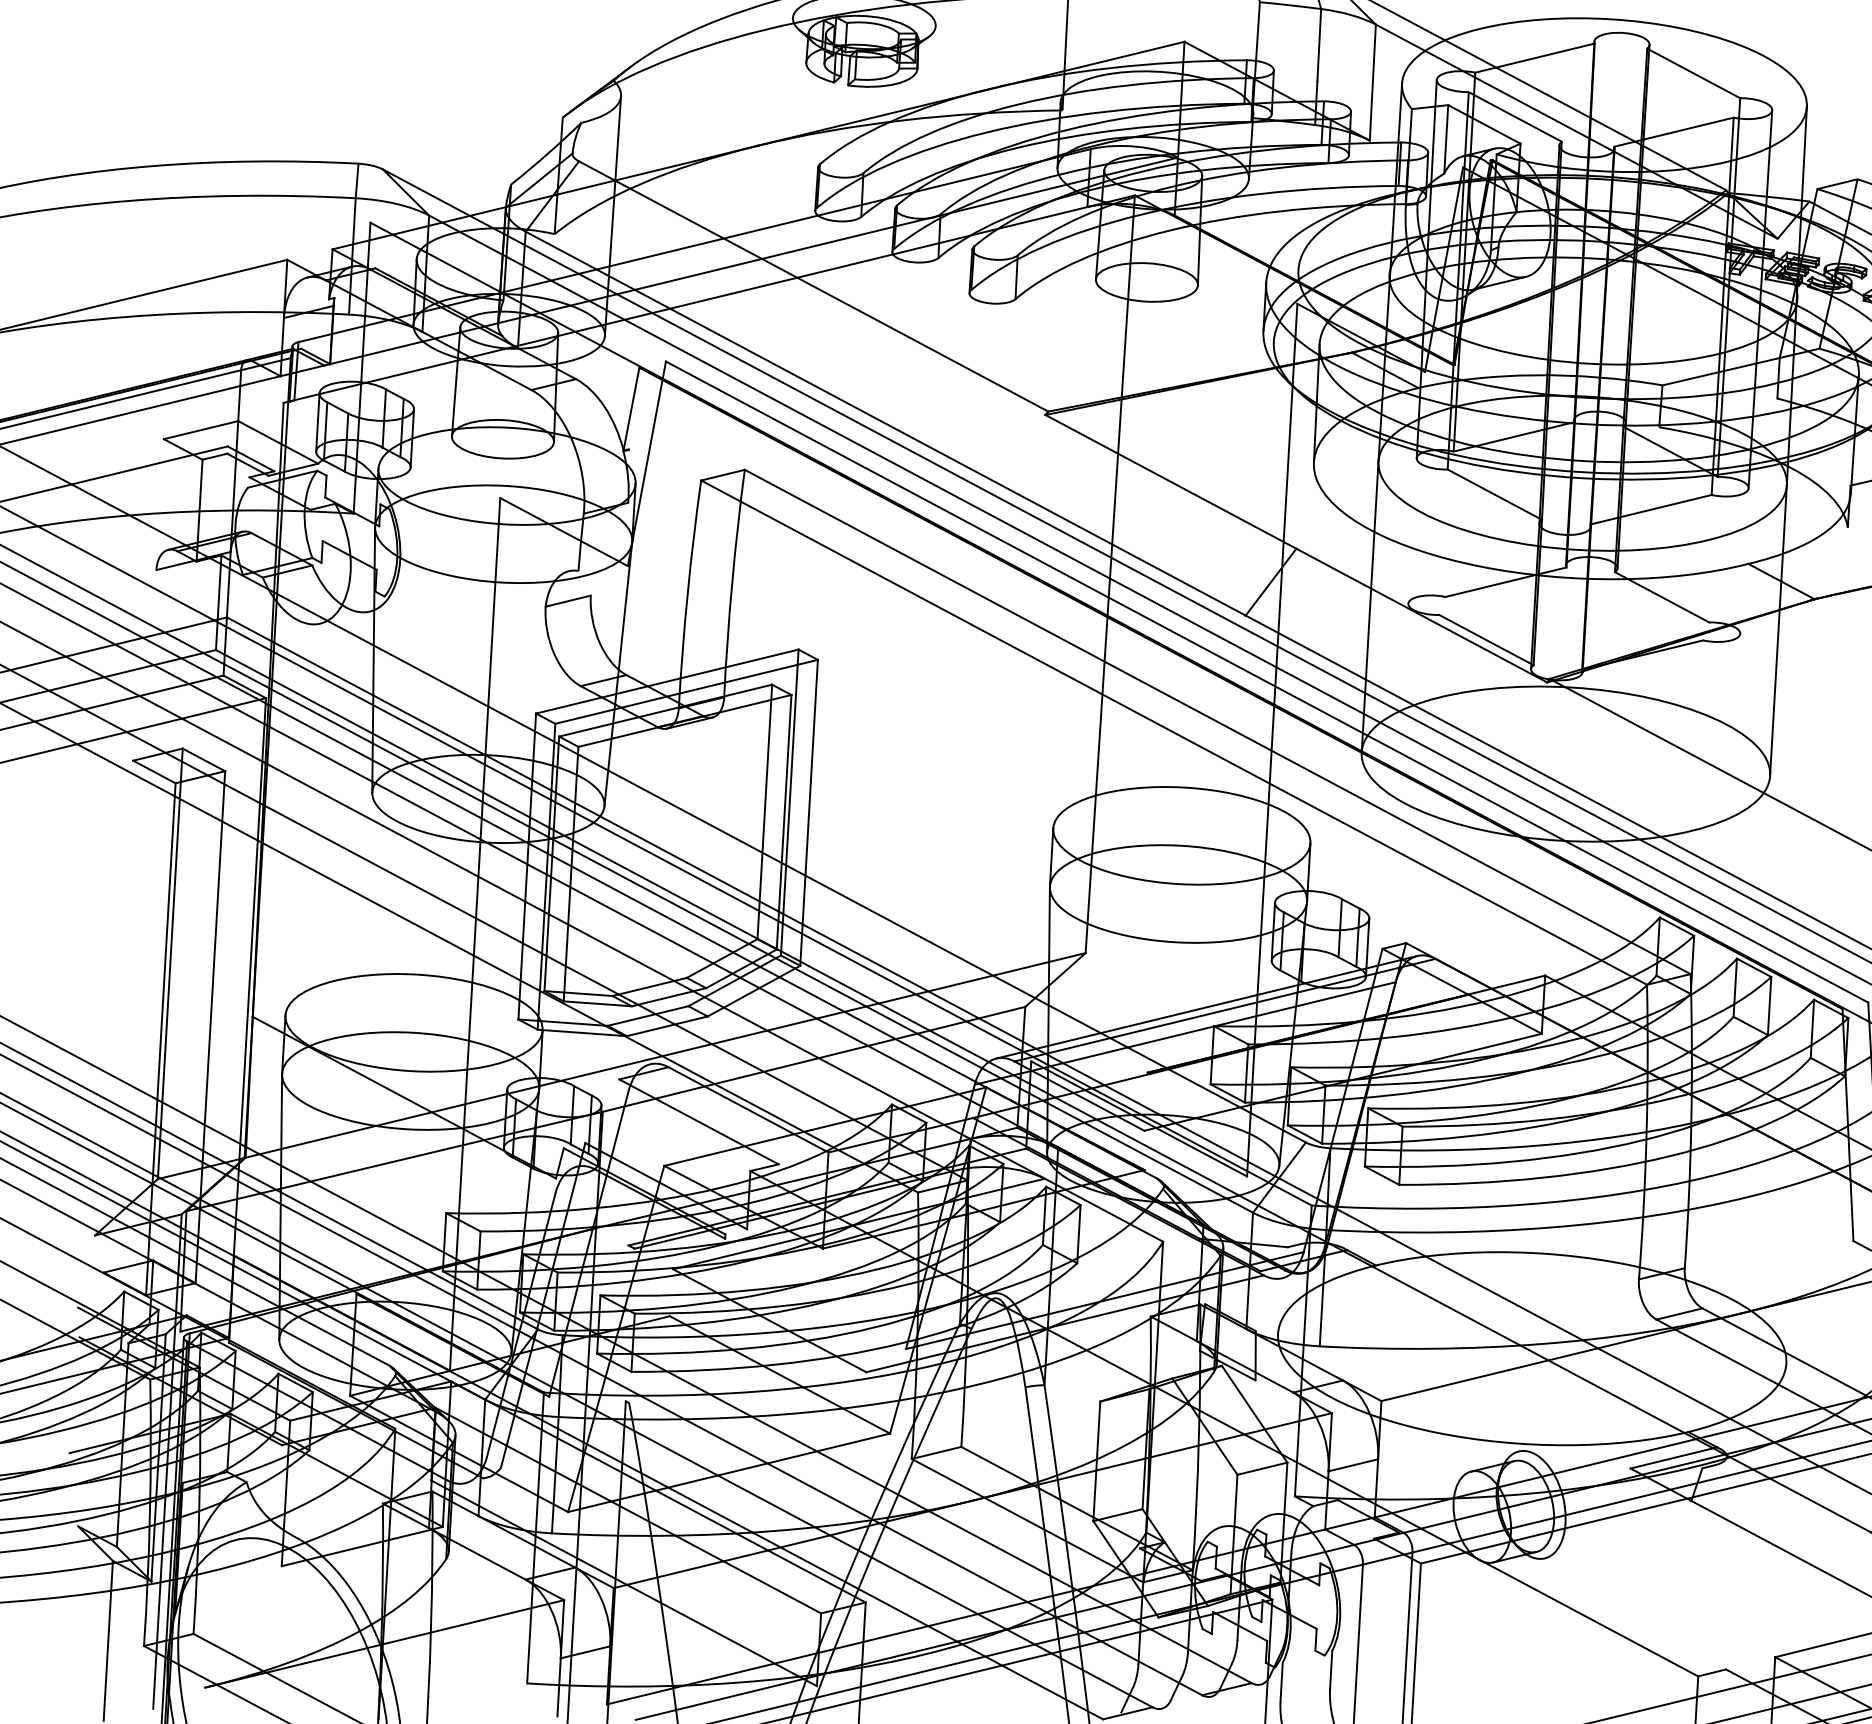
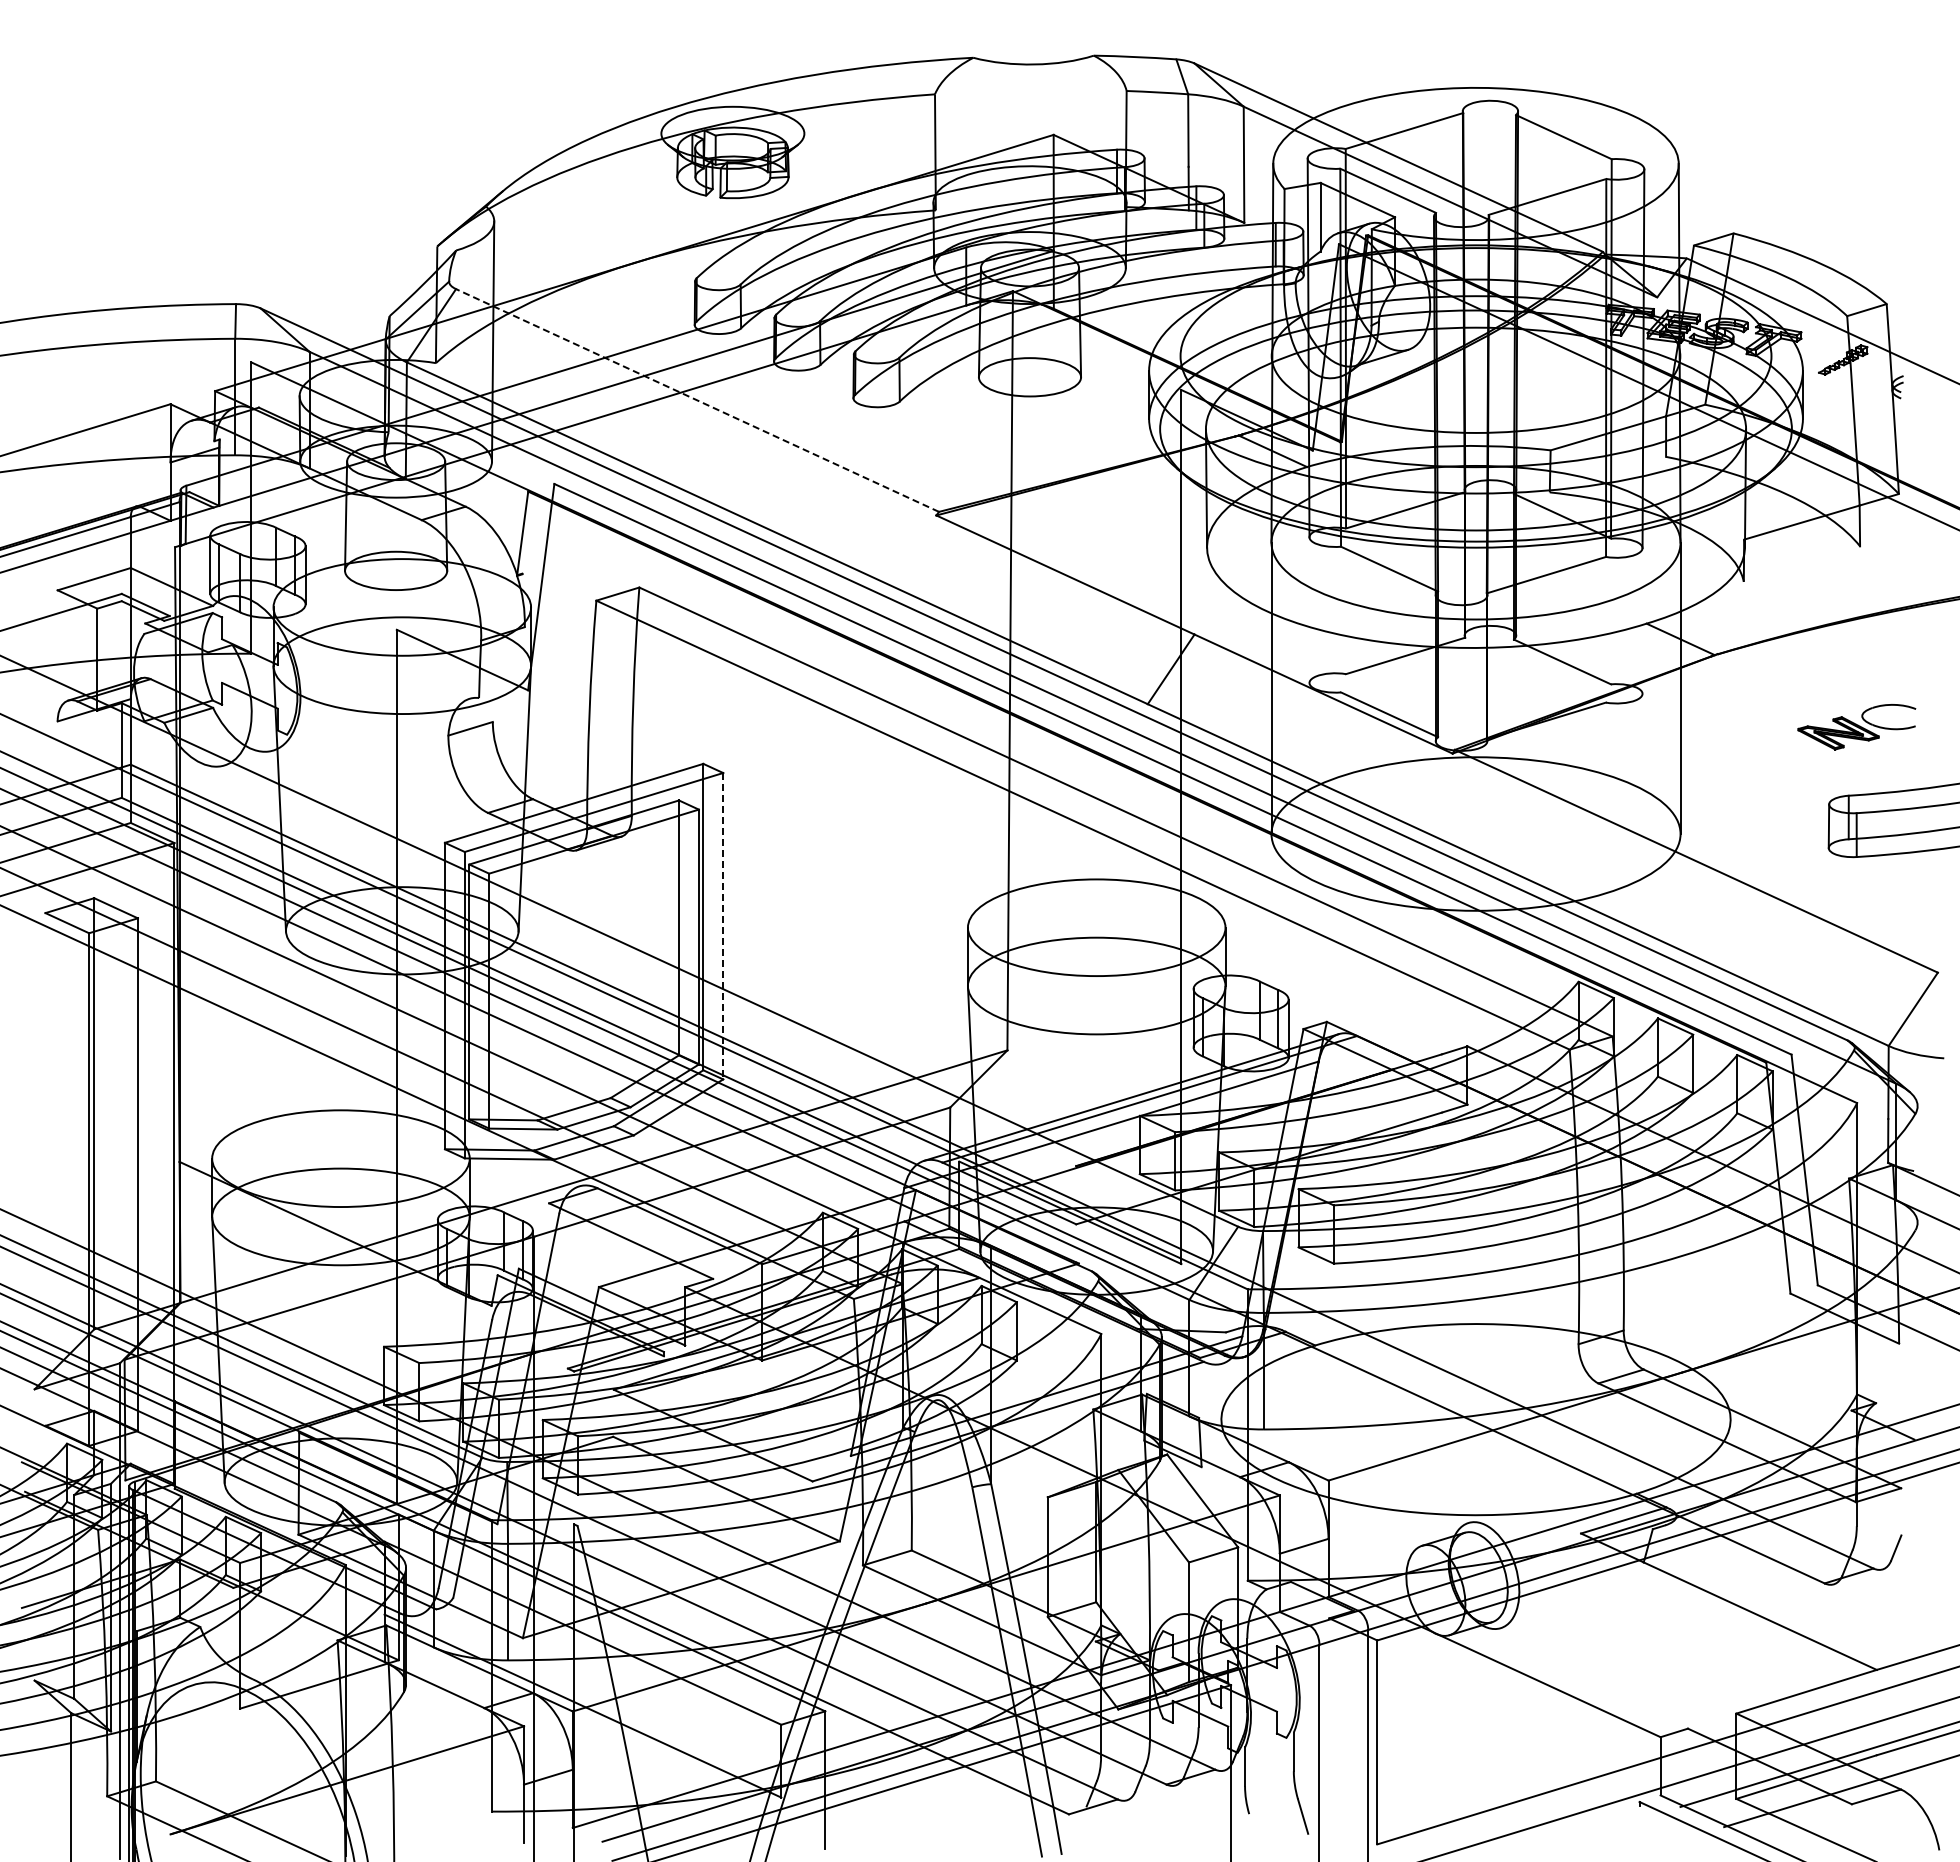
line: (813, 286) -> (697, 400), solid -> dashed
line: (809, 813) -> (723, 926), solid -> dashed

